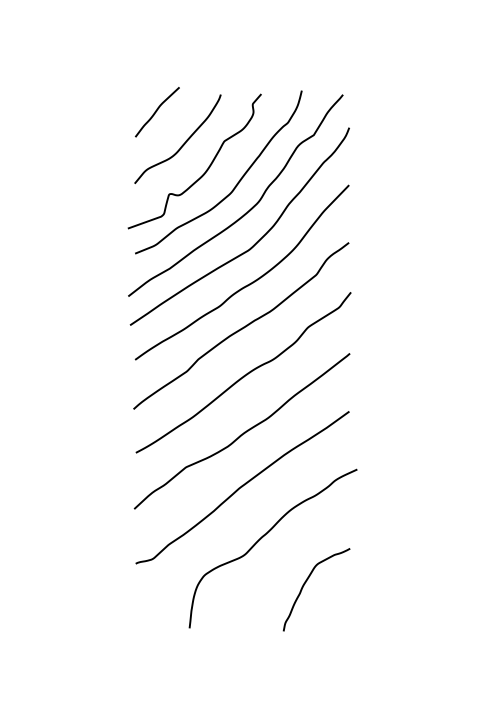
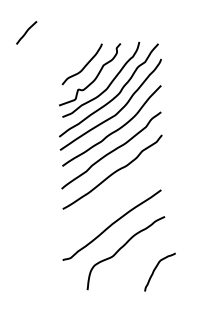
curve: (156, 111) -> (26, 32), moved
curve: (241, 431) -> (111, 199), removed
curve: (306, 585) -> (155, 270), moved

